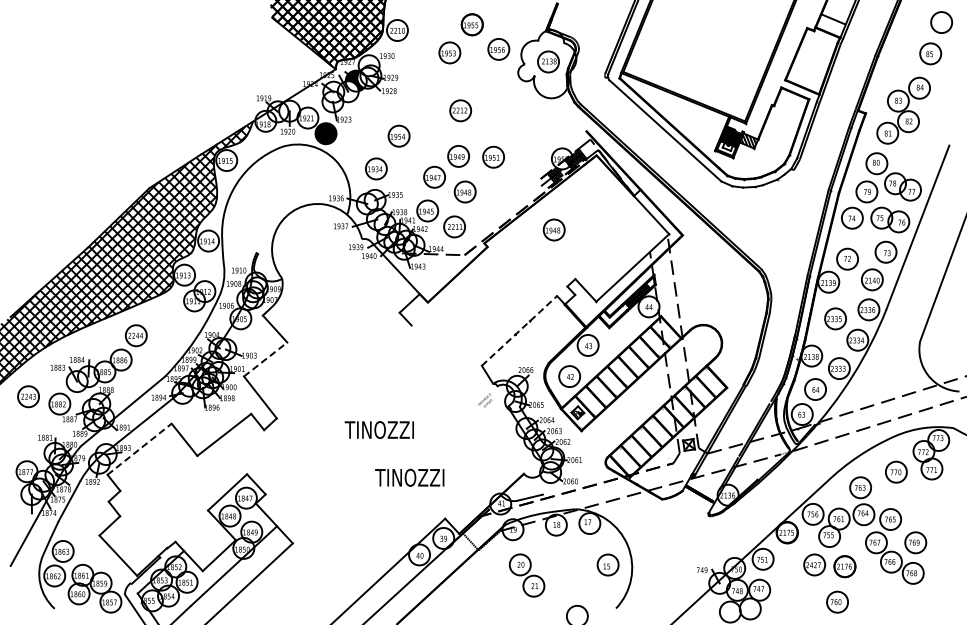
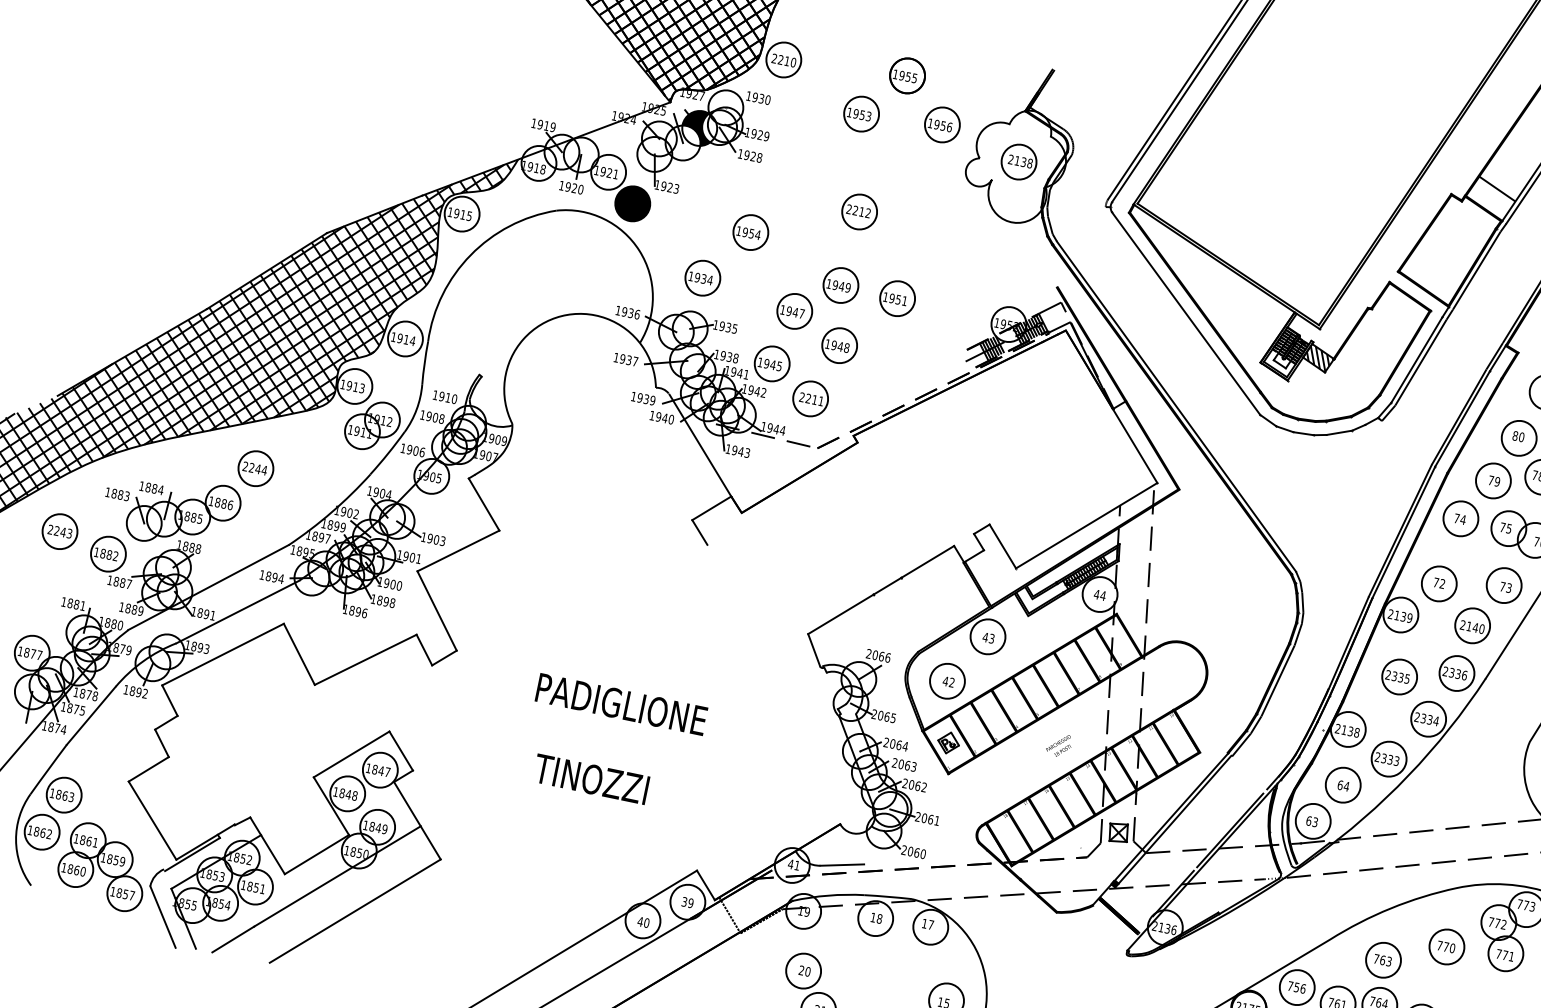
part: (553, 229) -> (970, 436), removed
line: (519, 330) -> (881, 589), dashed -> solid
line: (265, 359) -> (458, 550), dashed -> solid
text: (485, 400) -> (1059, 745), moved
text: (380, 430) -> (621, 705), TINOZZI -> PADIGLIONE
line: (140, 448) -> (224, 653), dashed -> solid
text: (409, 477) -> (590, 778), moved

